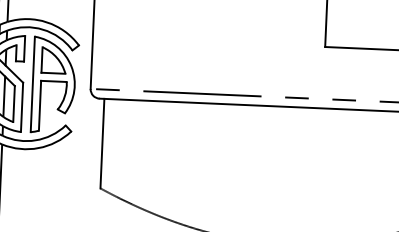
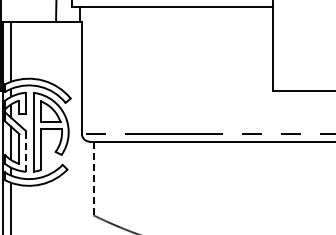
line: (22, 107) -> (26, 151), solid -> dashed
line: (102, 143) -> (93, 178), solid -> dashed

